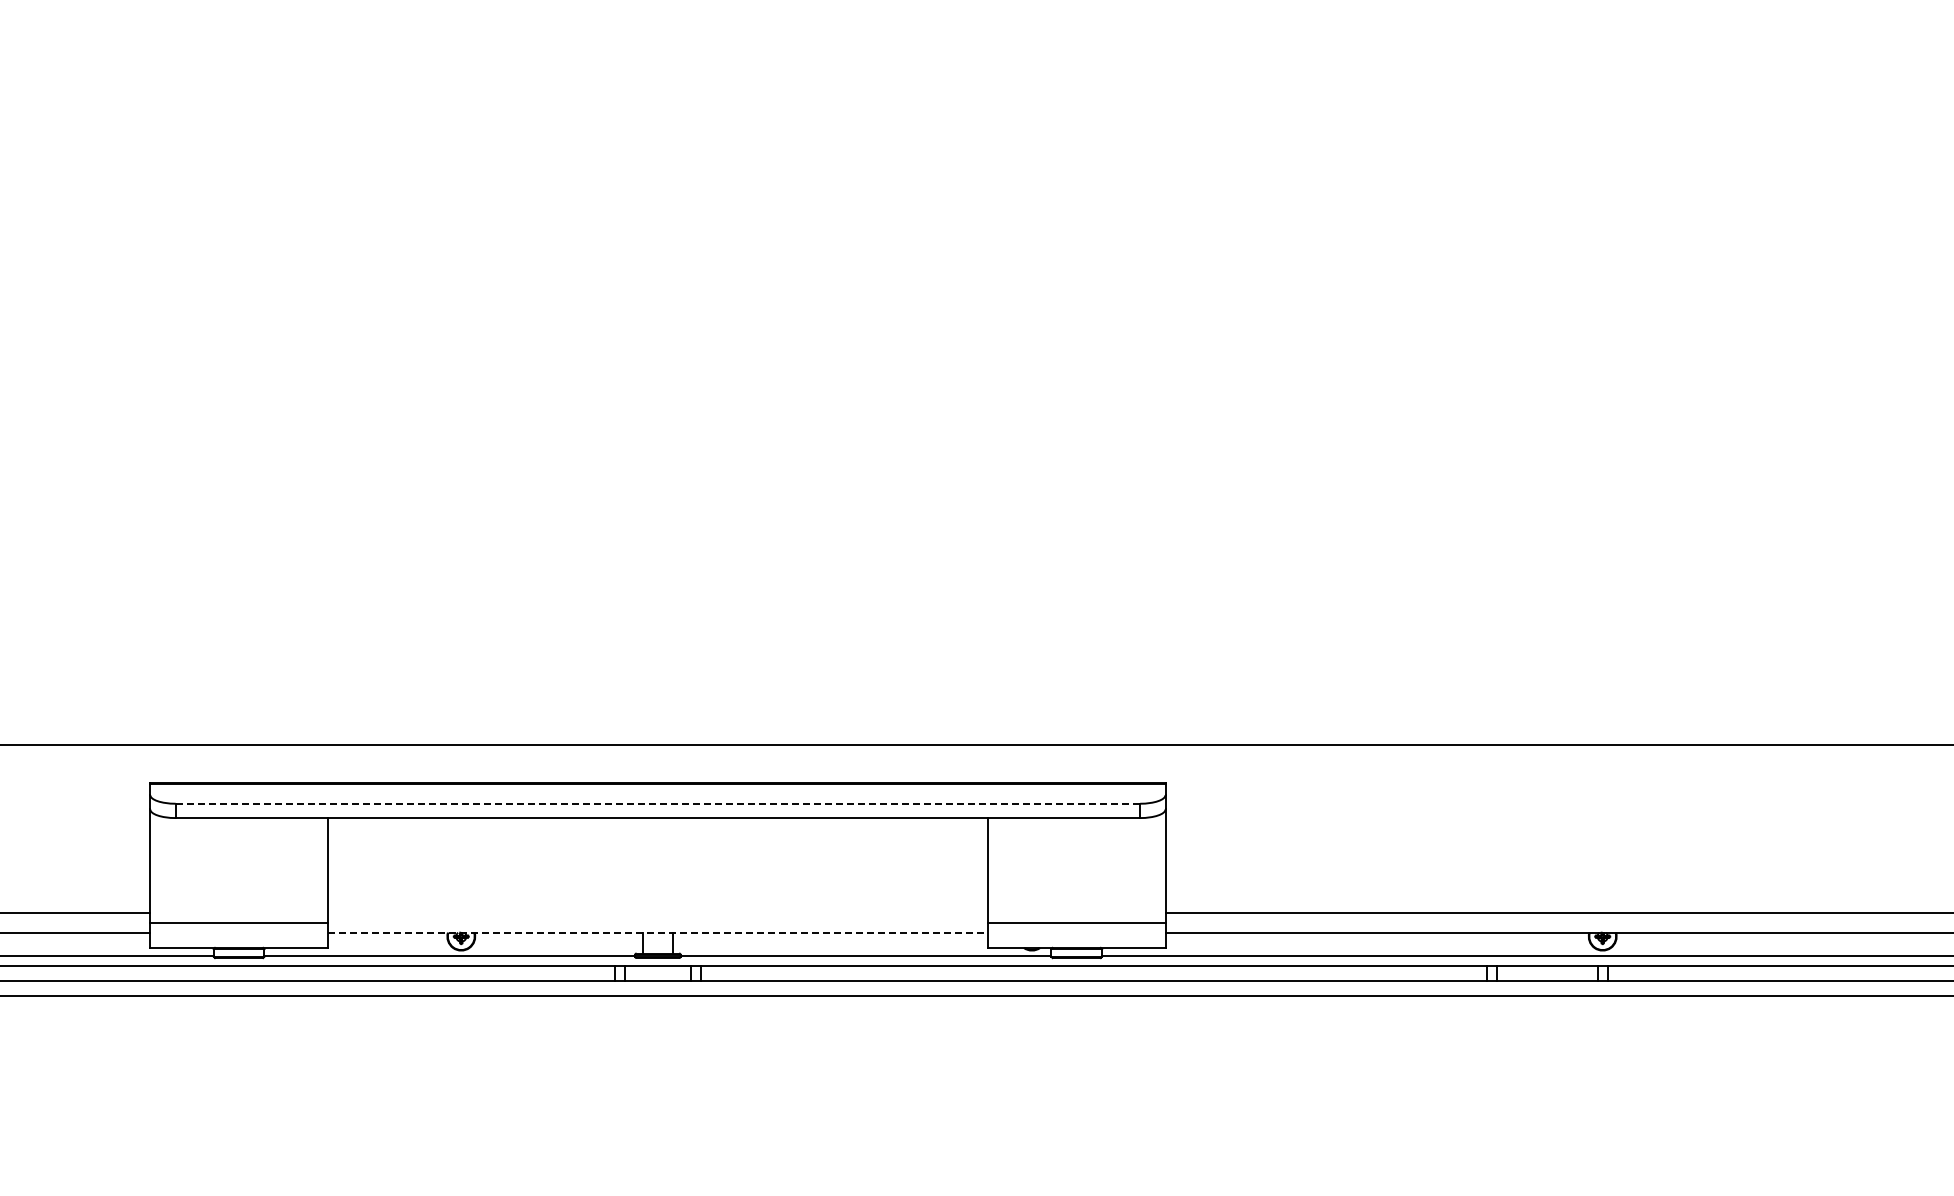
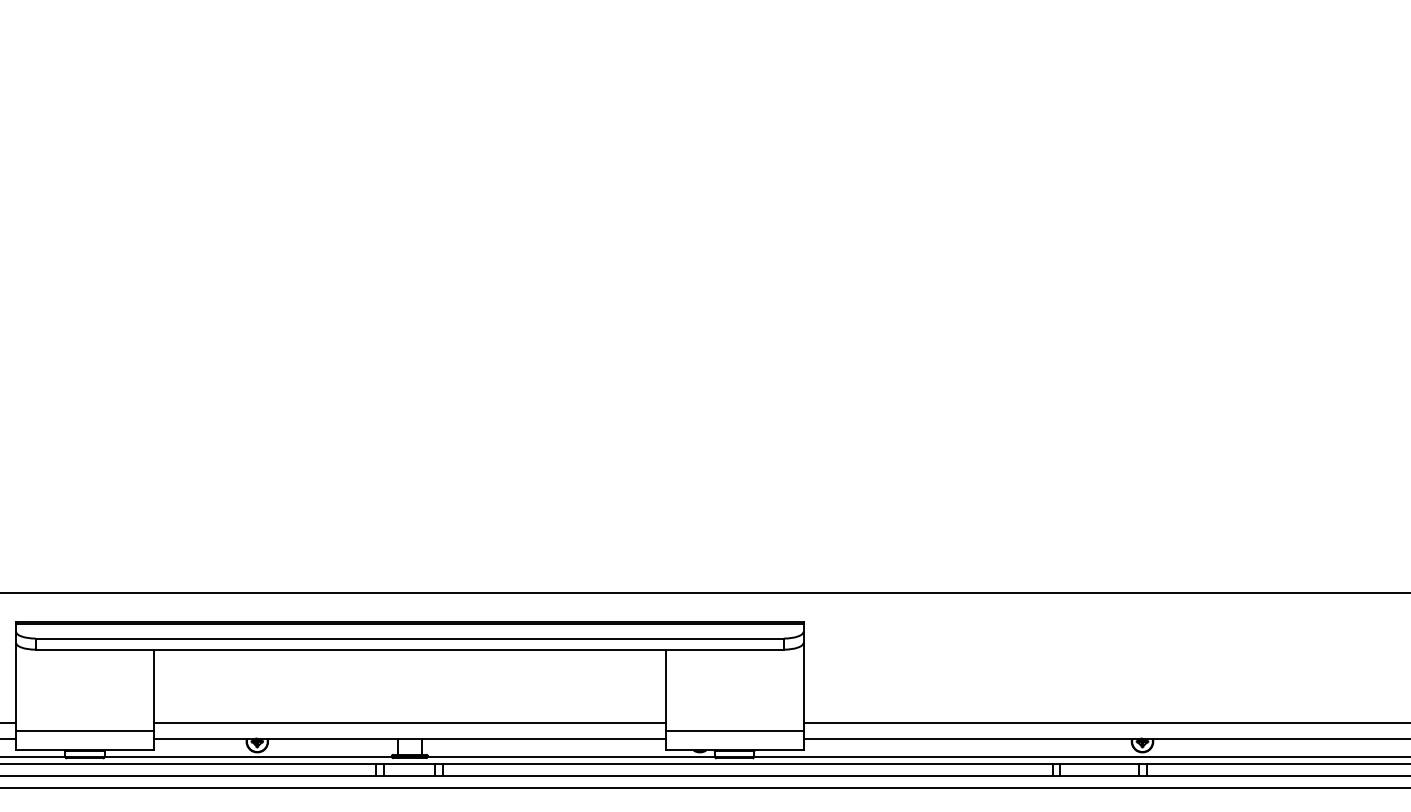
line: (658, 803) -> (410, 638), dashed -> solid
line: (657, 912) -> (409, 722), added
line: (657, 932) -> (409, 738), dashed -> solid

